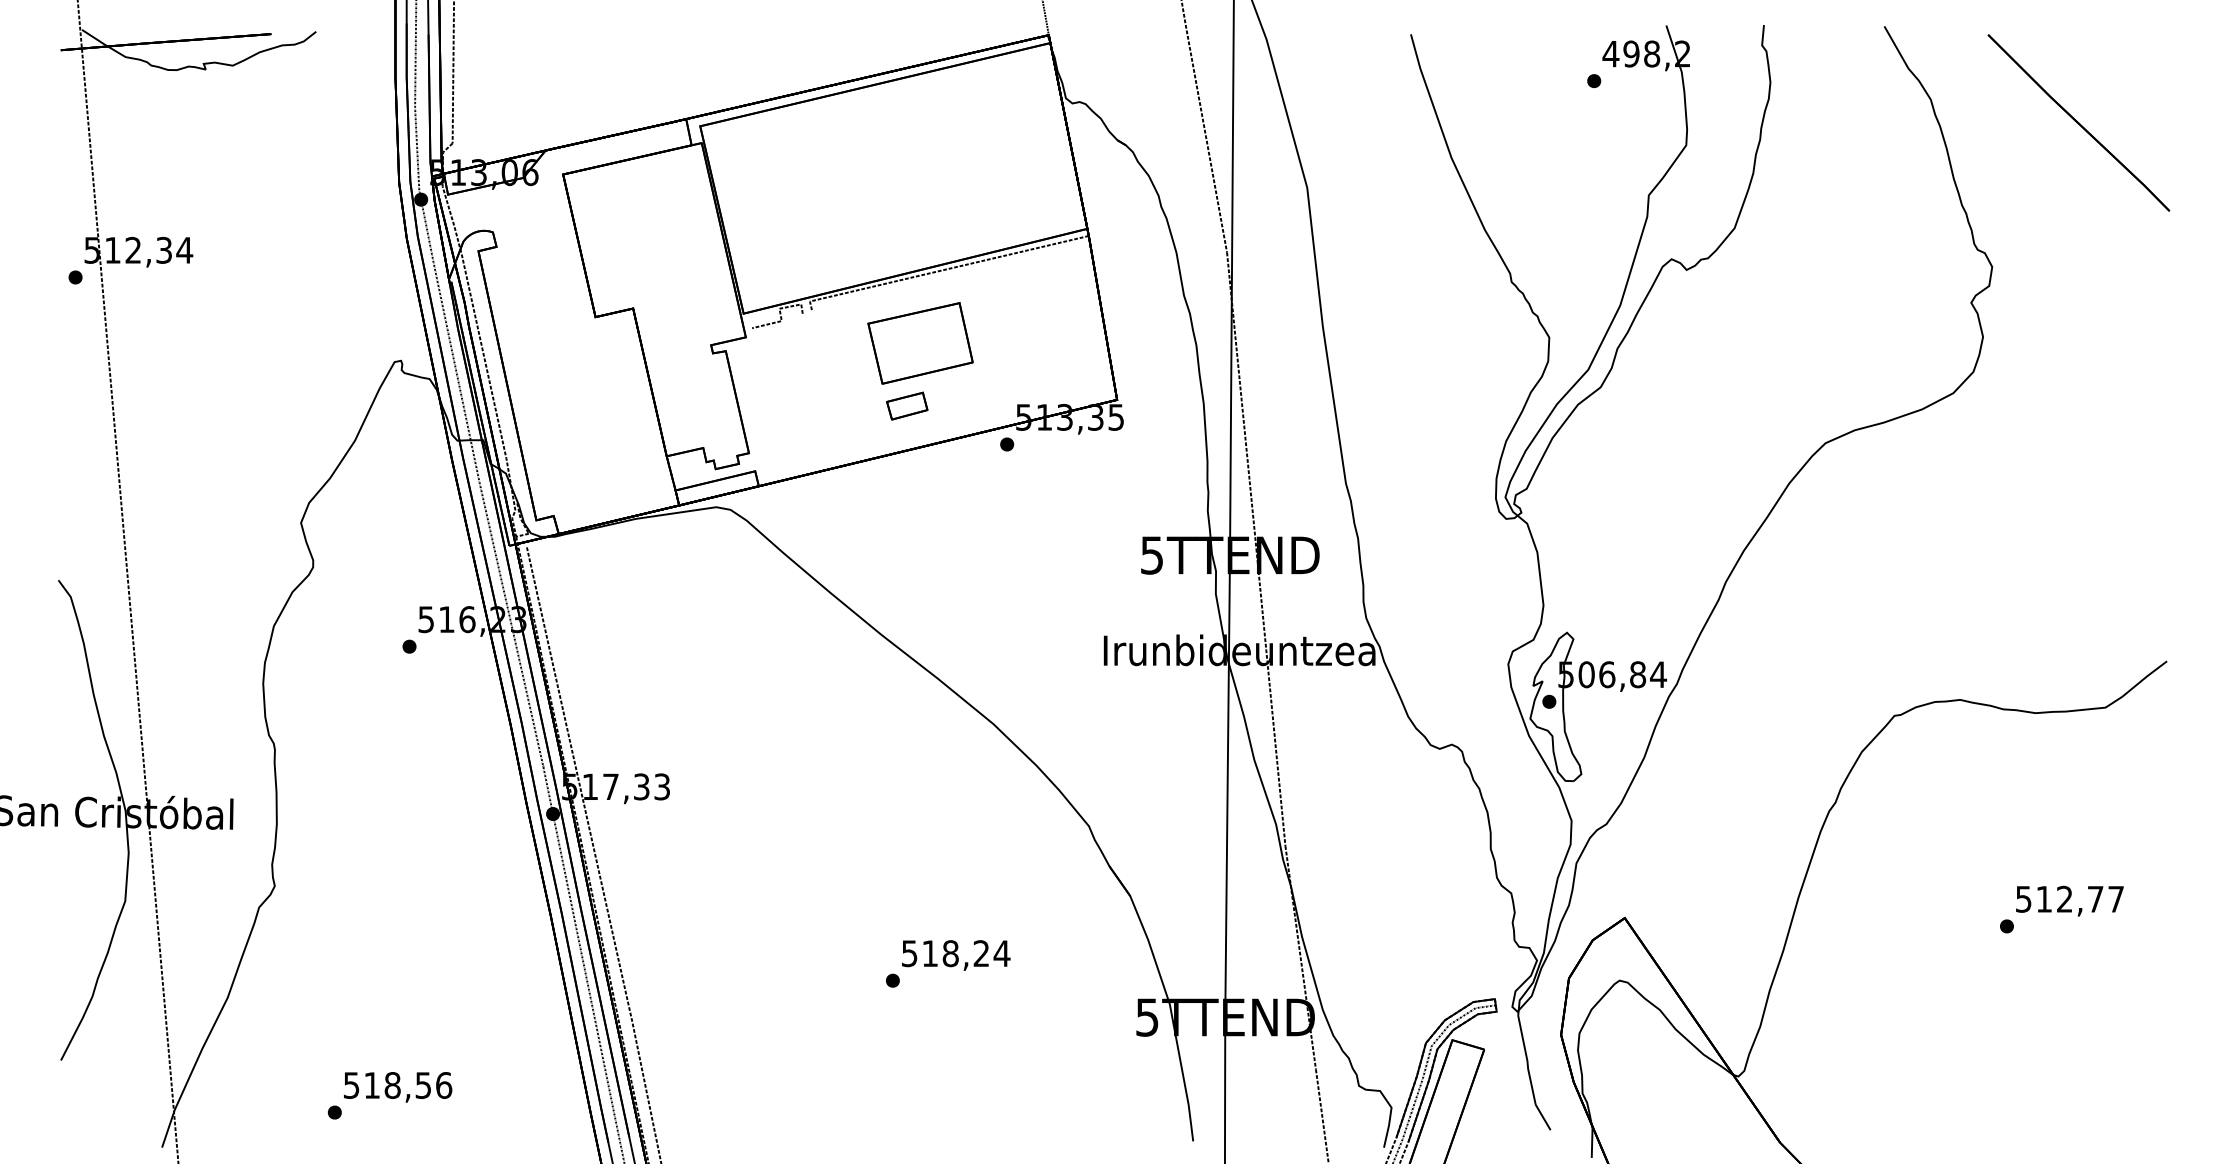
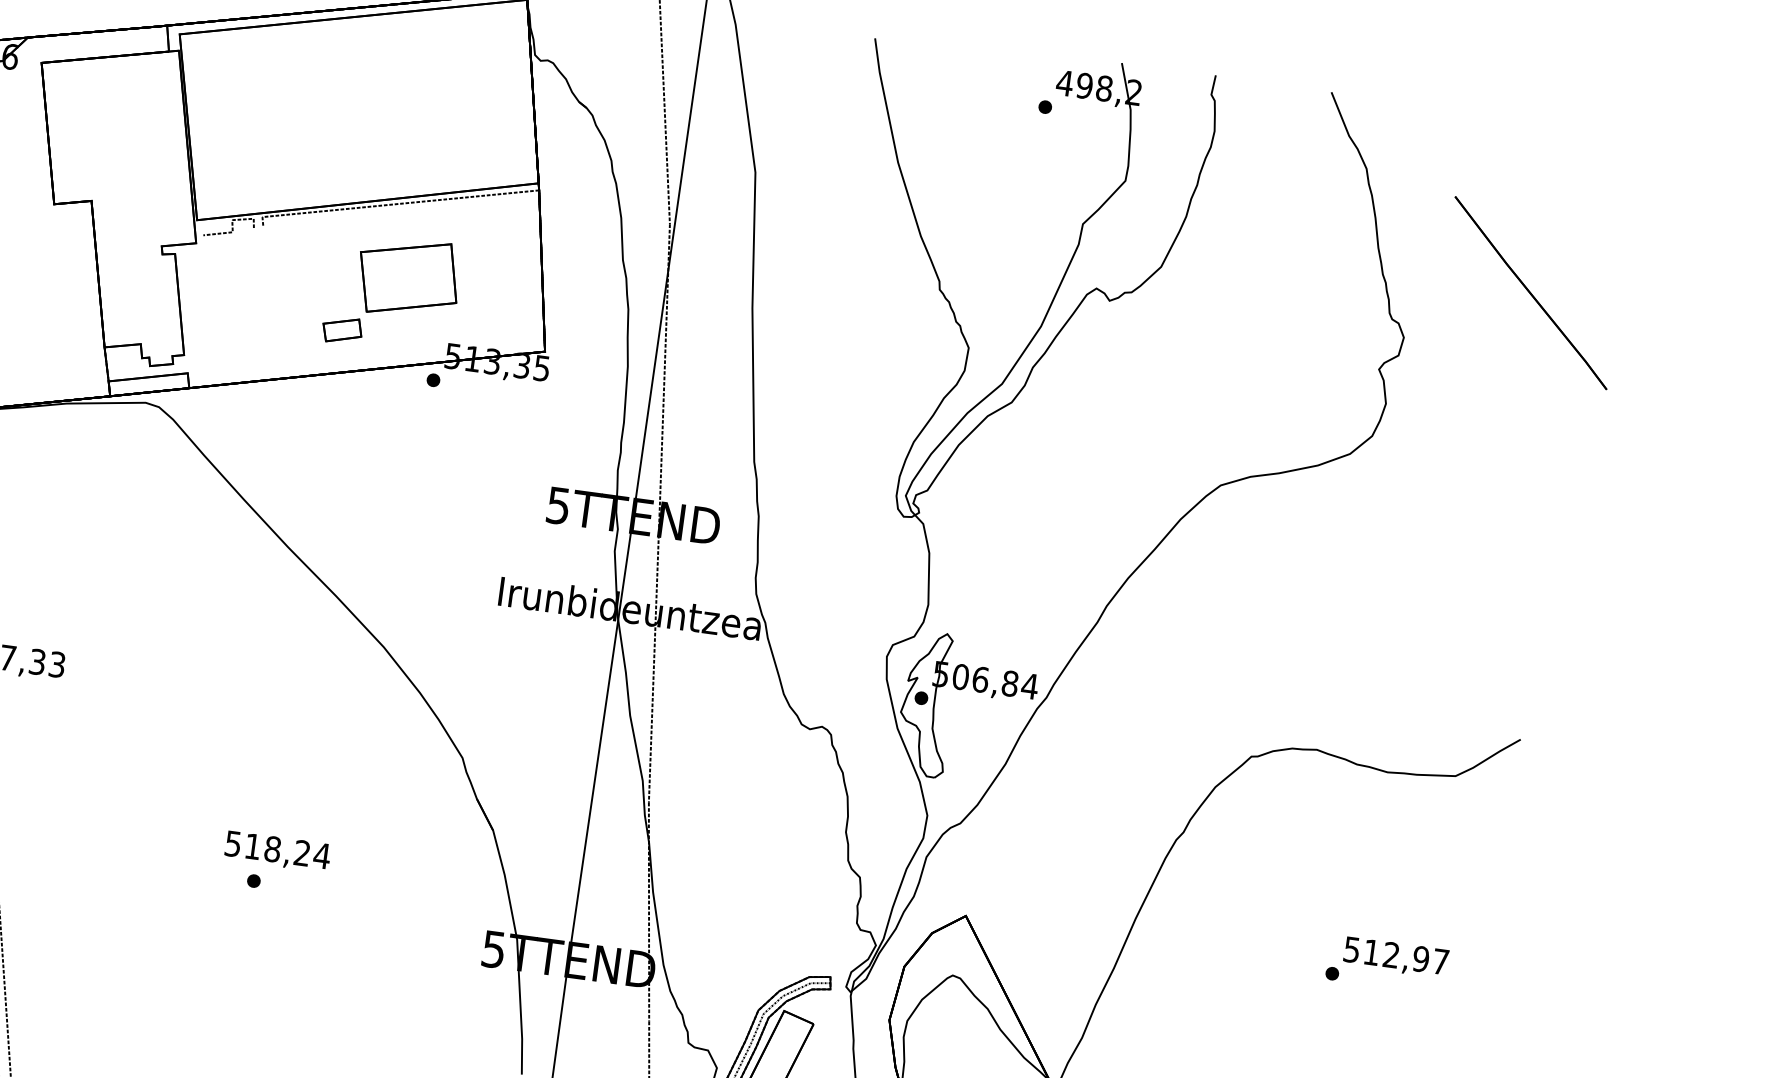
part: (2078, 122) -> (1530, 292), moved
part: (920, 343) -> (408, 278), moved
text: (2095, 898) -> (1421, 958), 512,77 -> 512,97
text: (956, 955) -> (278, 851), moved

